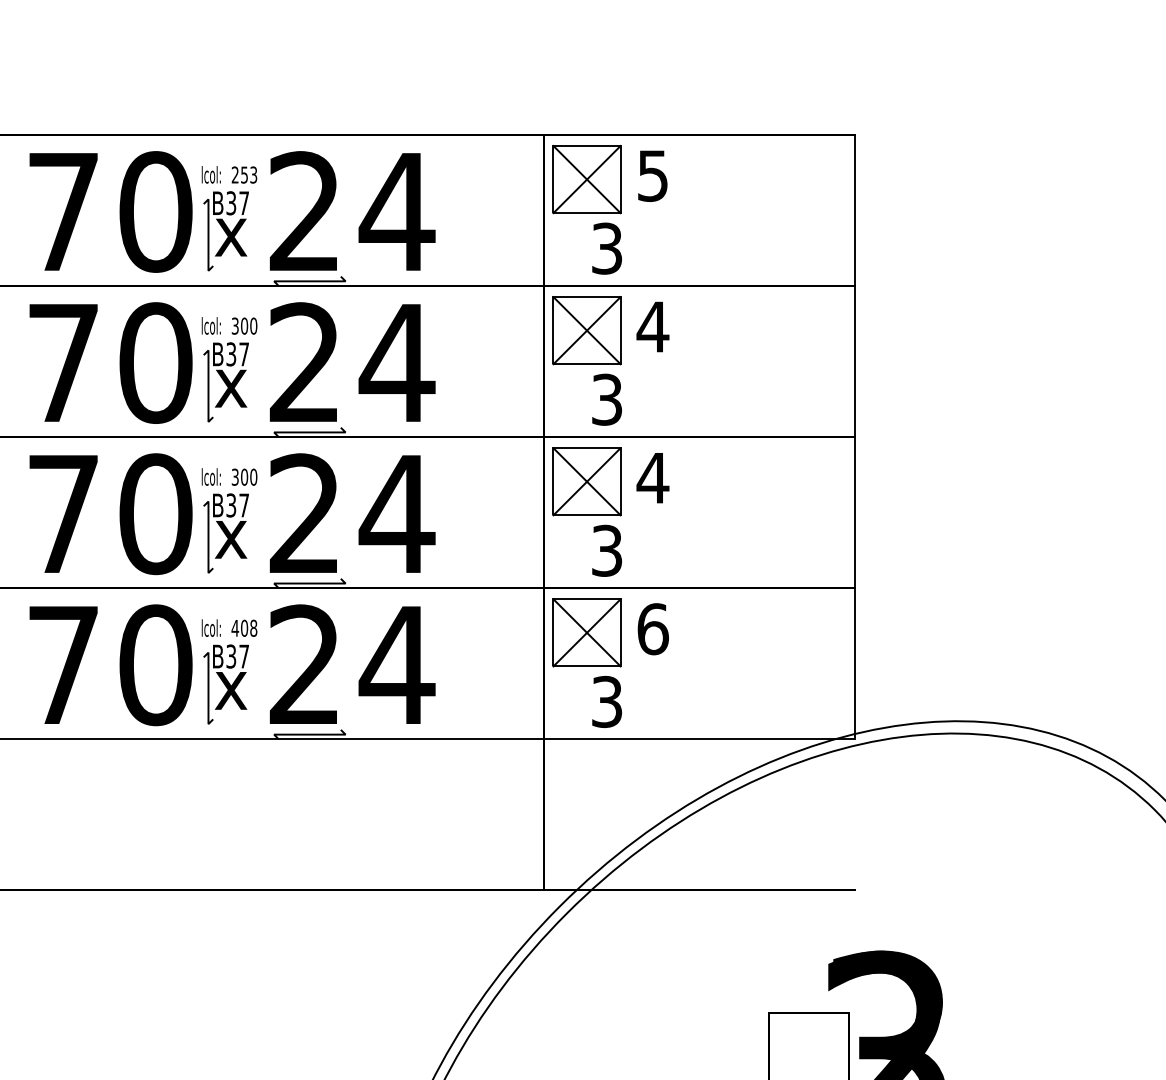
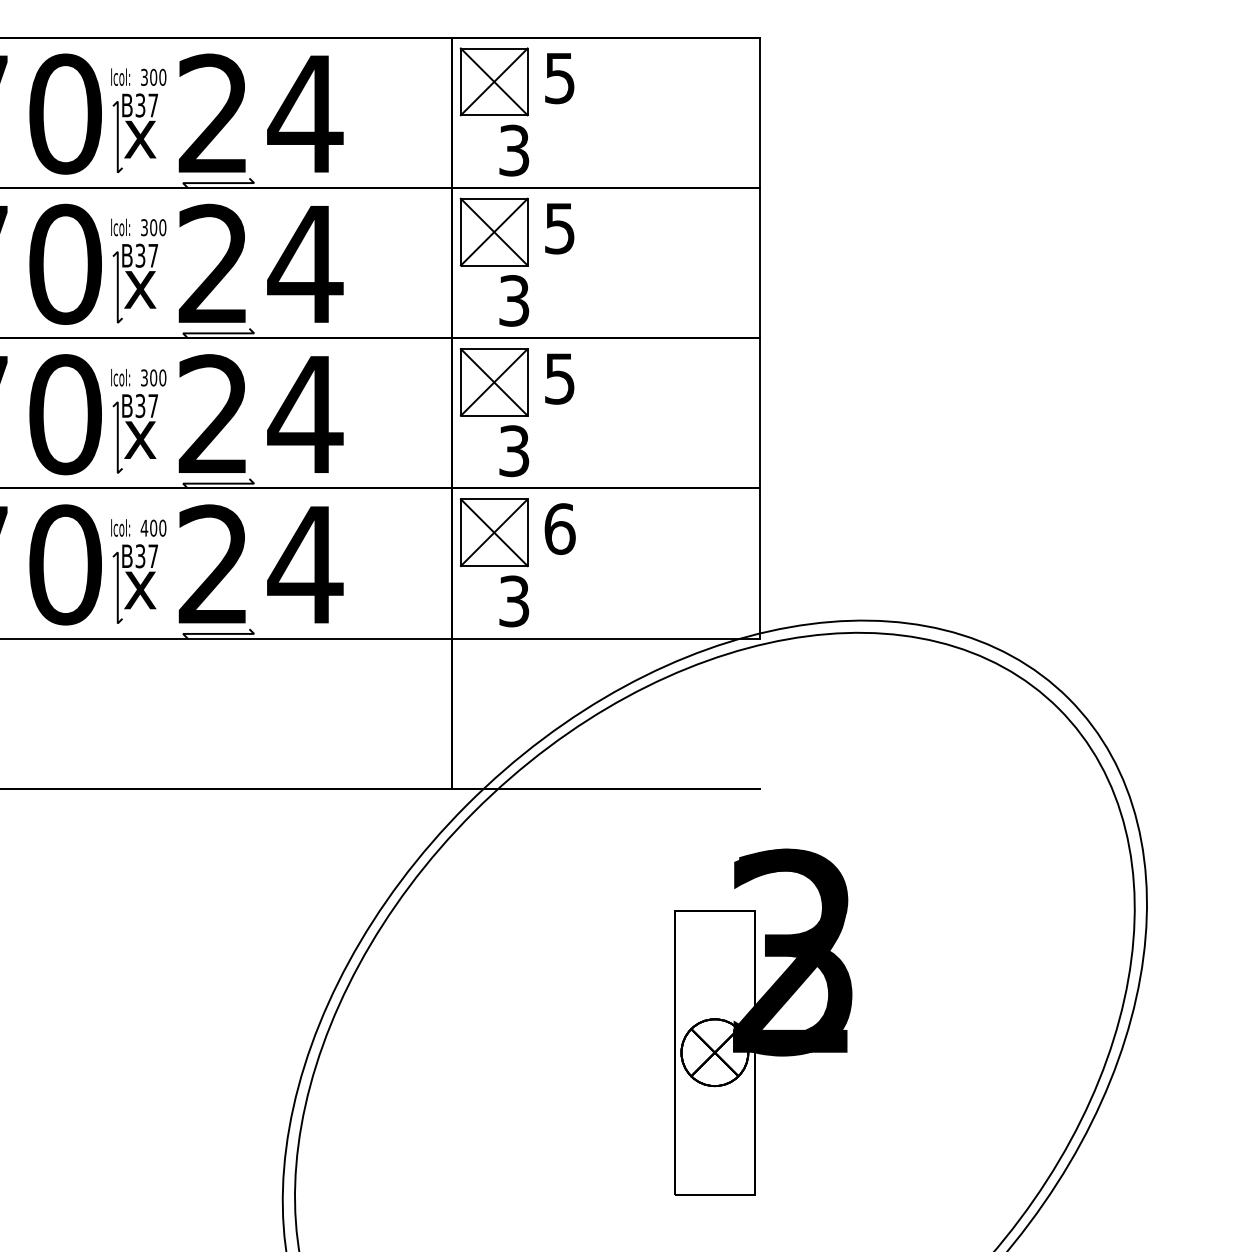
text: (244, 174) -> (153, 76), 253 -> 300
text: (652, 326) -> (559, 228), 4 -> 5
text: (652, 477) -> (559, 378), 4 -> 5
text: (253, 628) -> (162, 528), 408 -> 400

